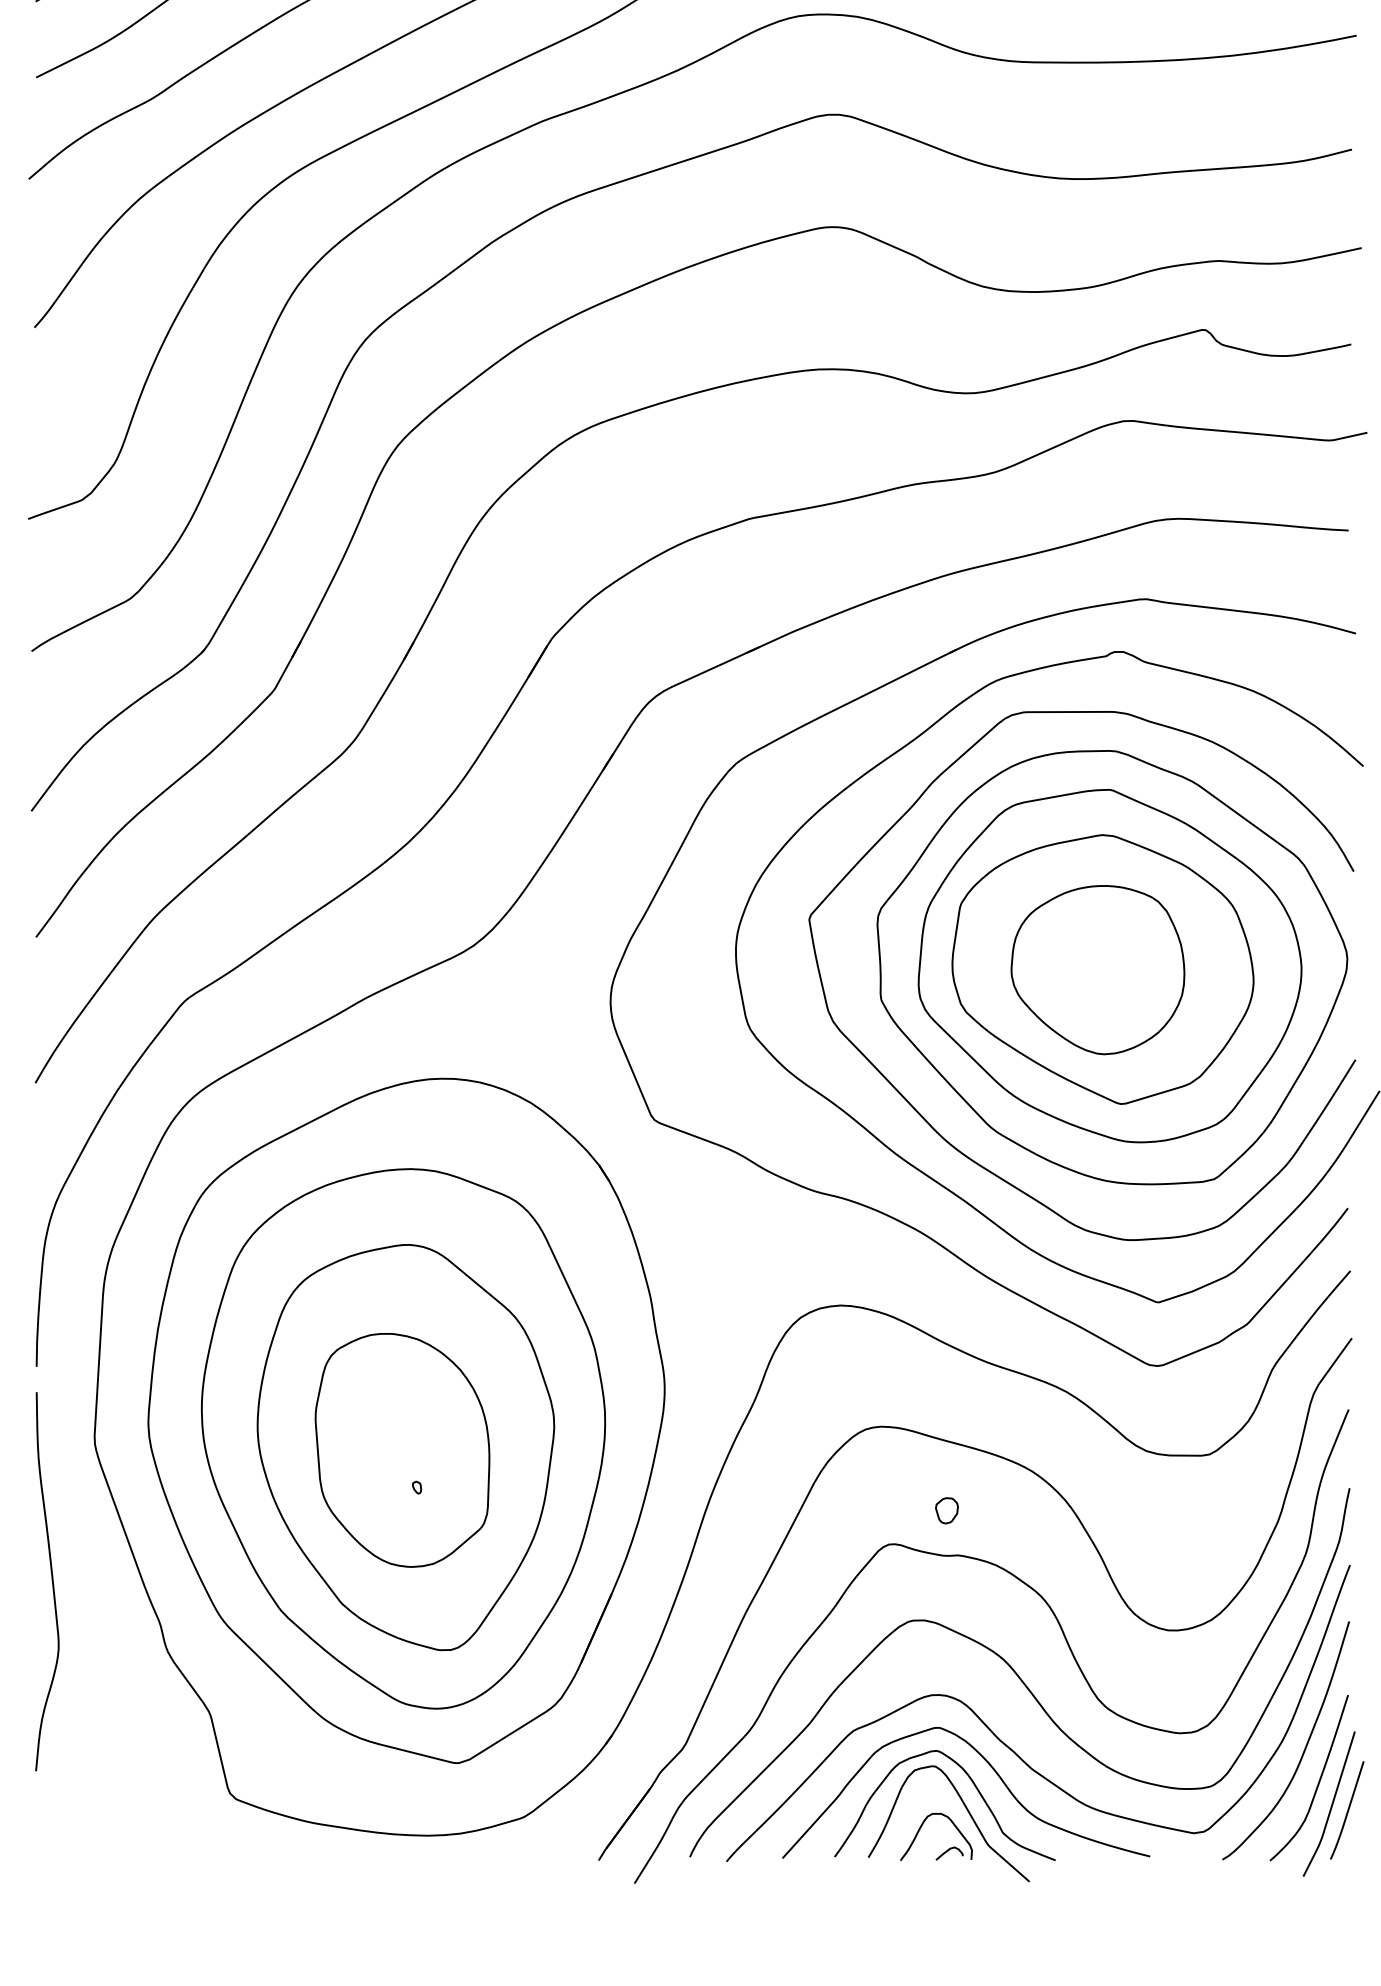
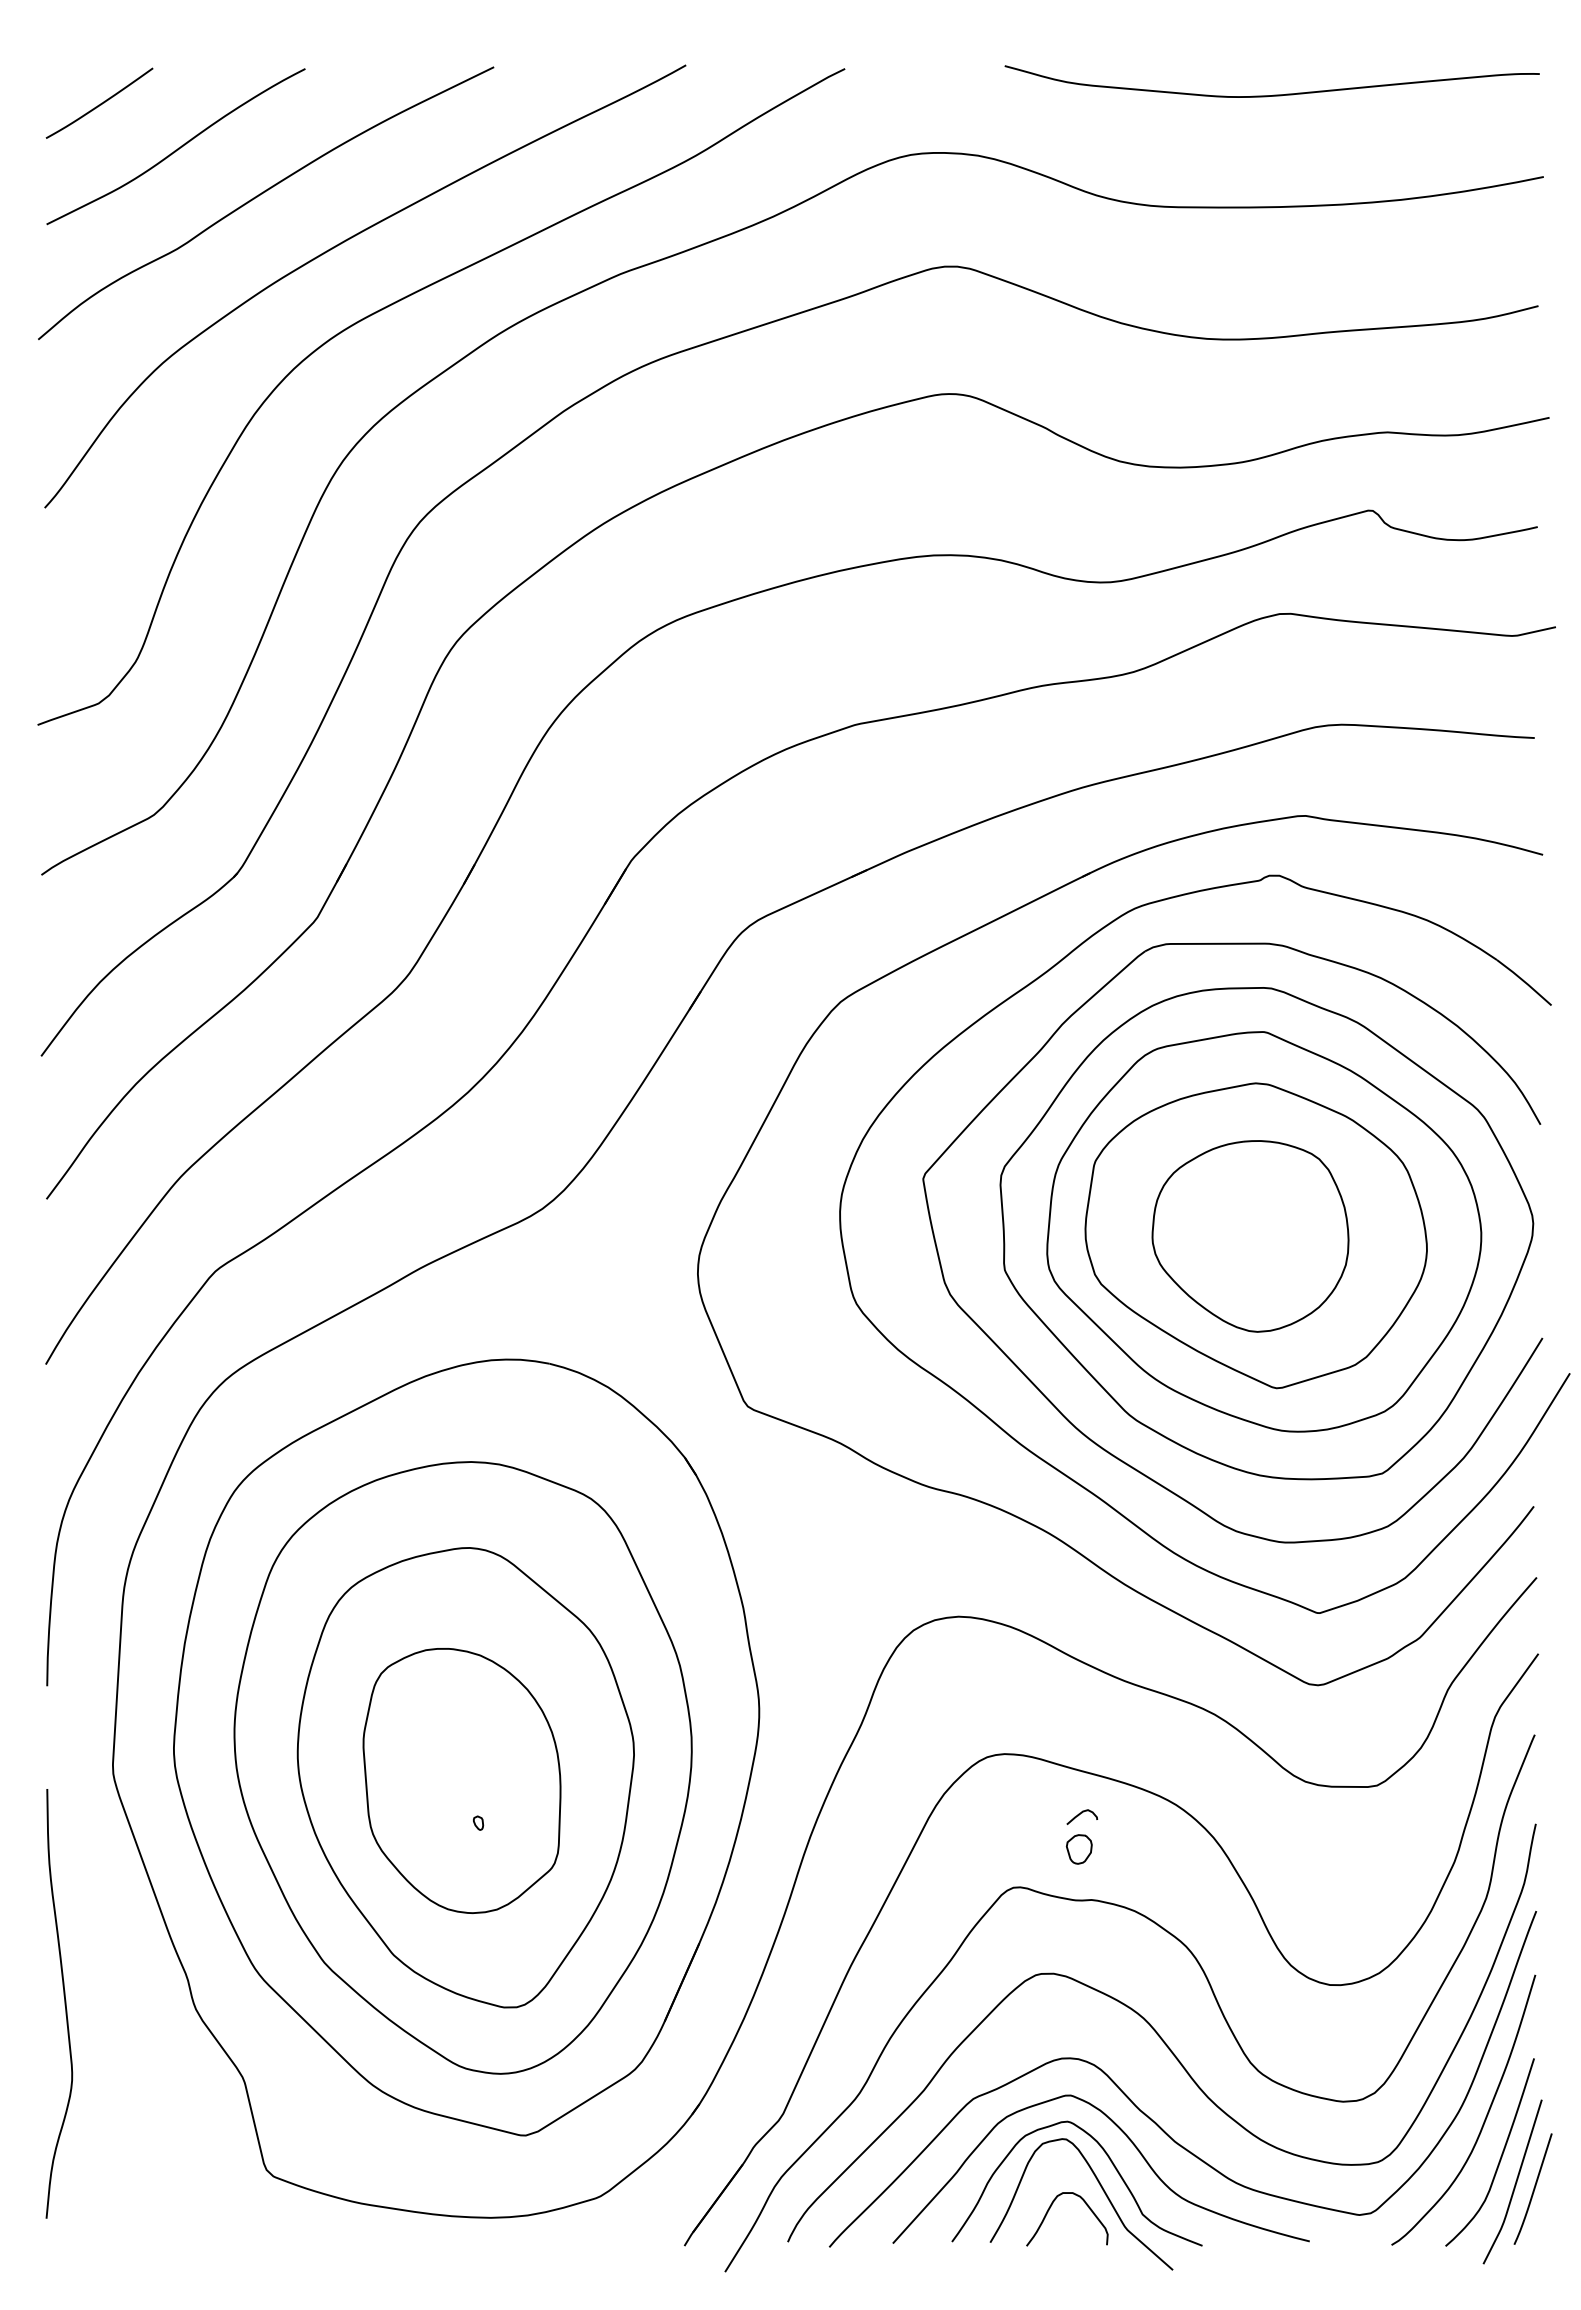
curve: (51, 1581) -> (64, 2003), moved
curve: (948, 1851) -> (1080, 1814), moved

